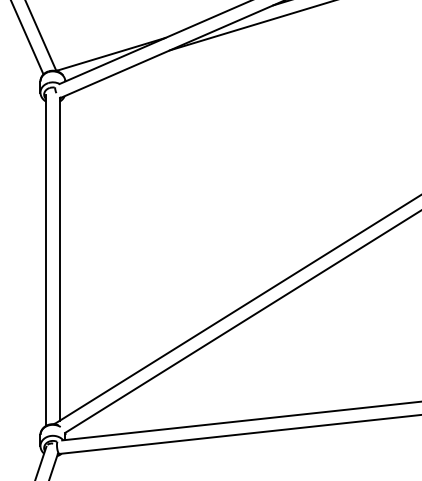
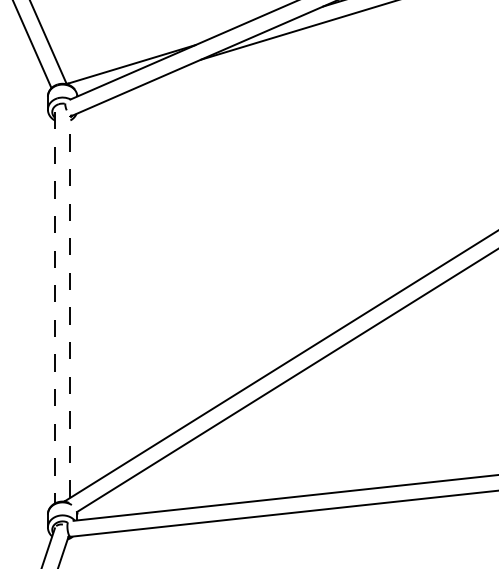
line: (46, 259) -> (54, 307), solid -> dashed
line: (59, 259) -> (70, 306), solid -> dashed

